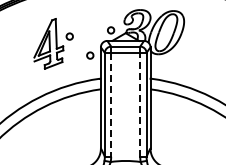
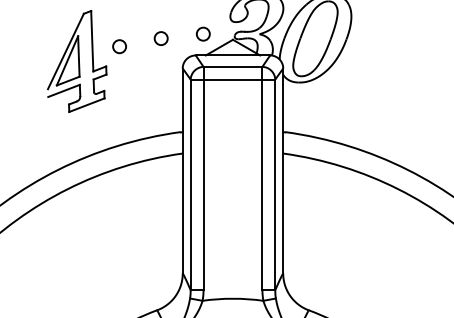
circle: (90, 55) -> (161, 38), moved
line: (111, 104) -> (204, 184), dashed -> solid
line: (140, 104) -> (262, 184), dashed -> solid

